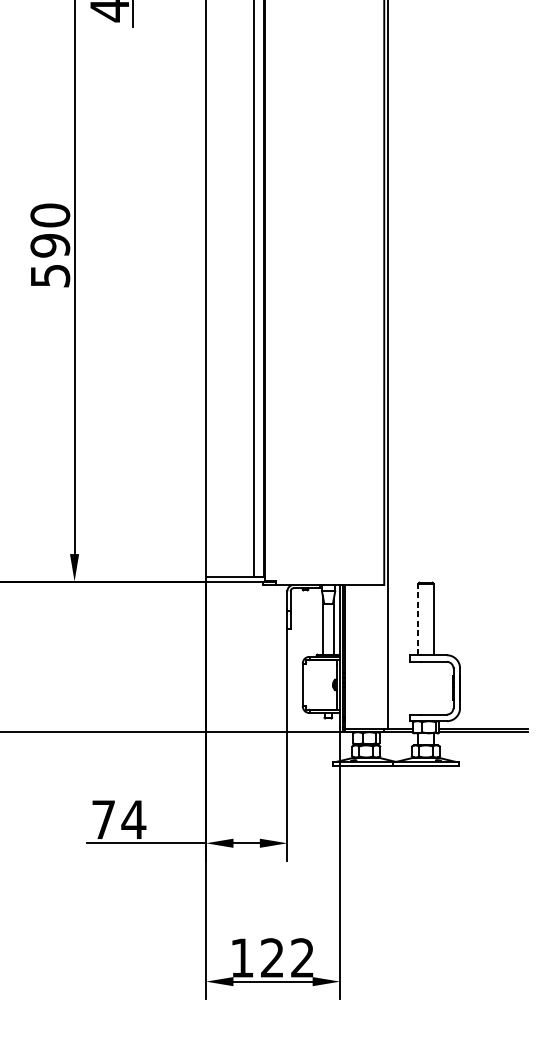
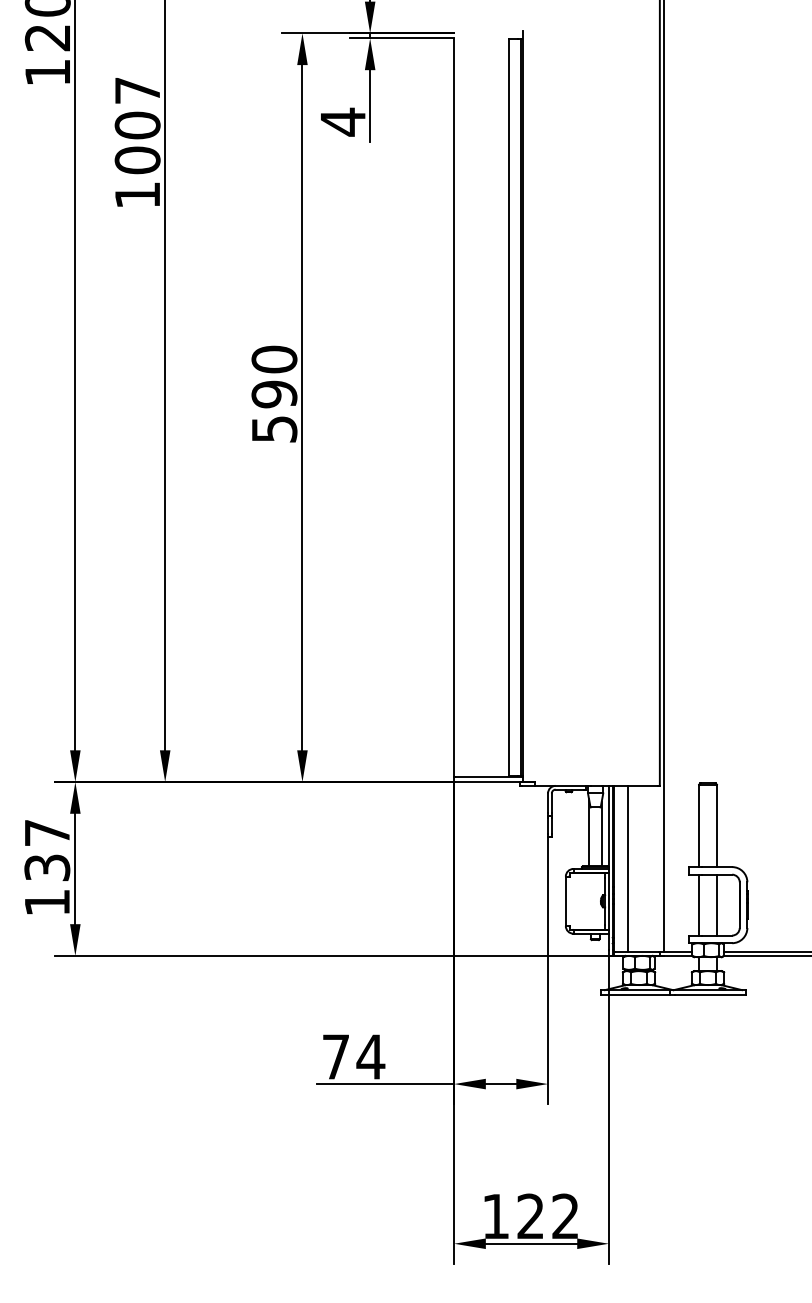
line: (418, 619) -> (699, 825), dashed -> solid
line: (356, 656) -> (627, 868), added
line: (418, 687) -> (699, 904), added
line: (433, 687) -> (716, 904), added

